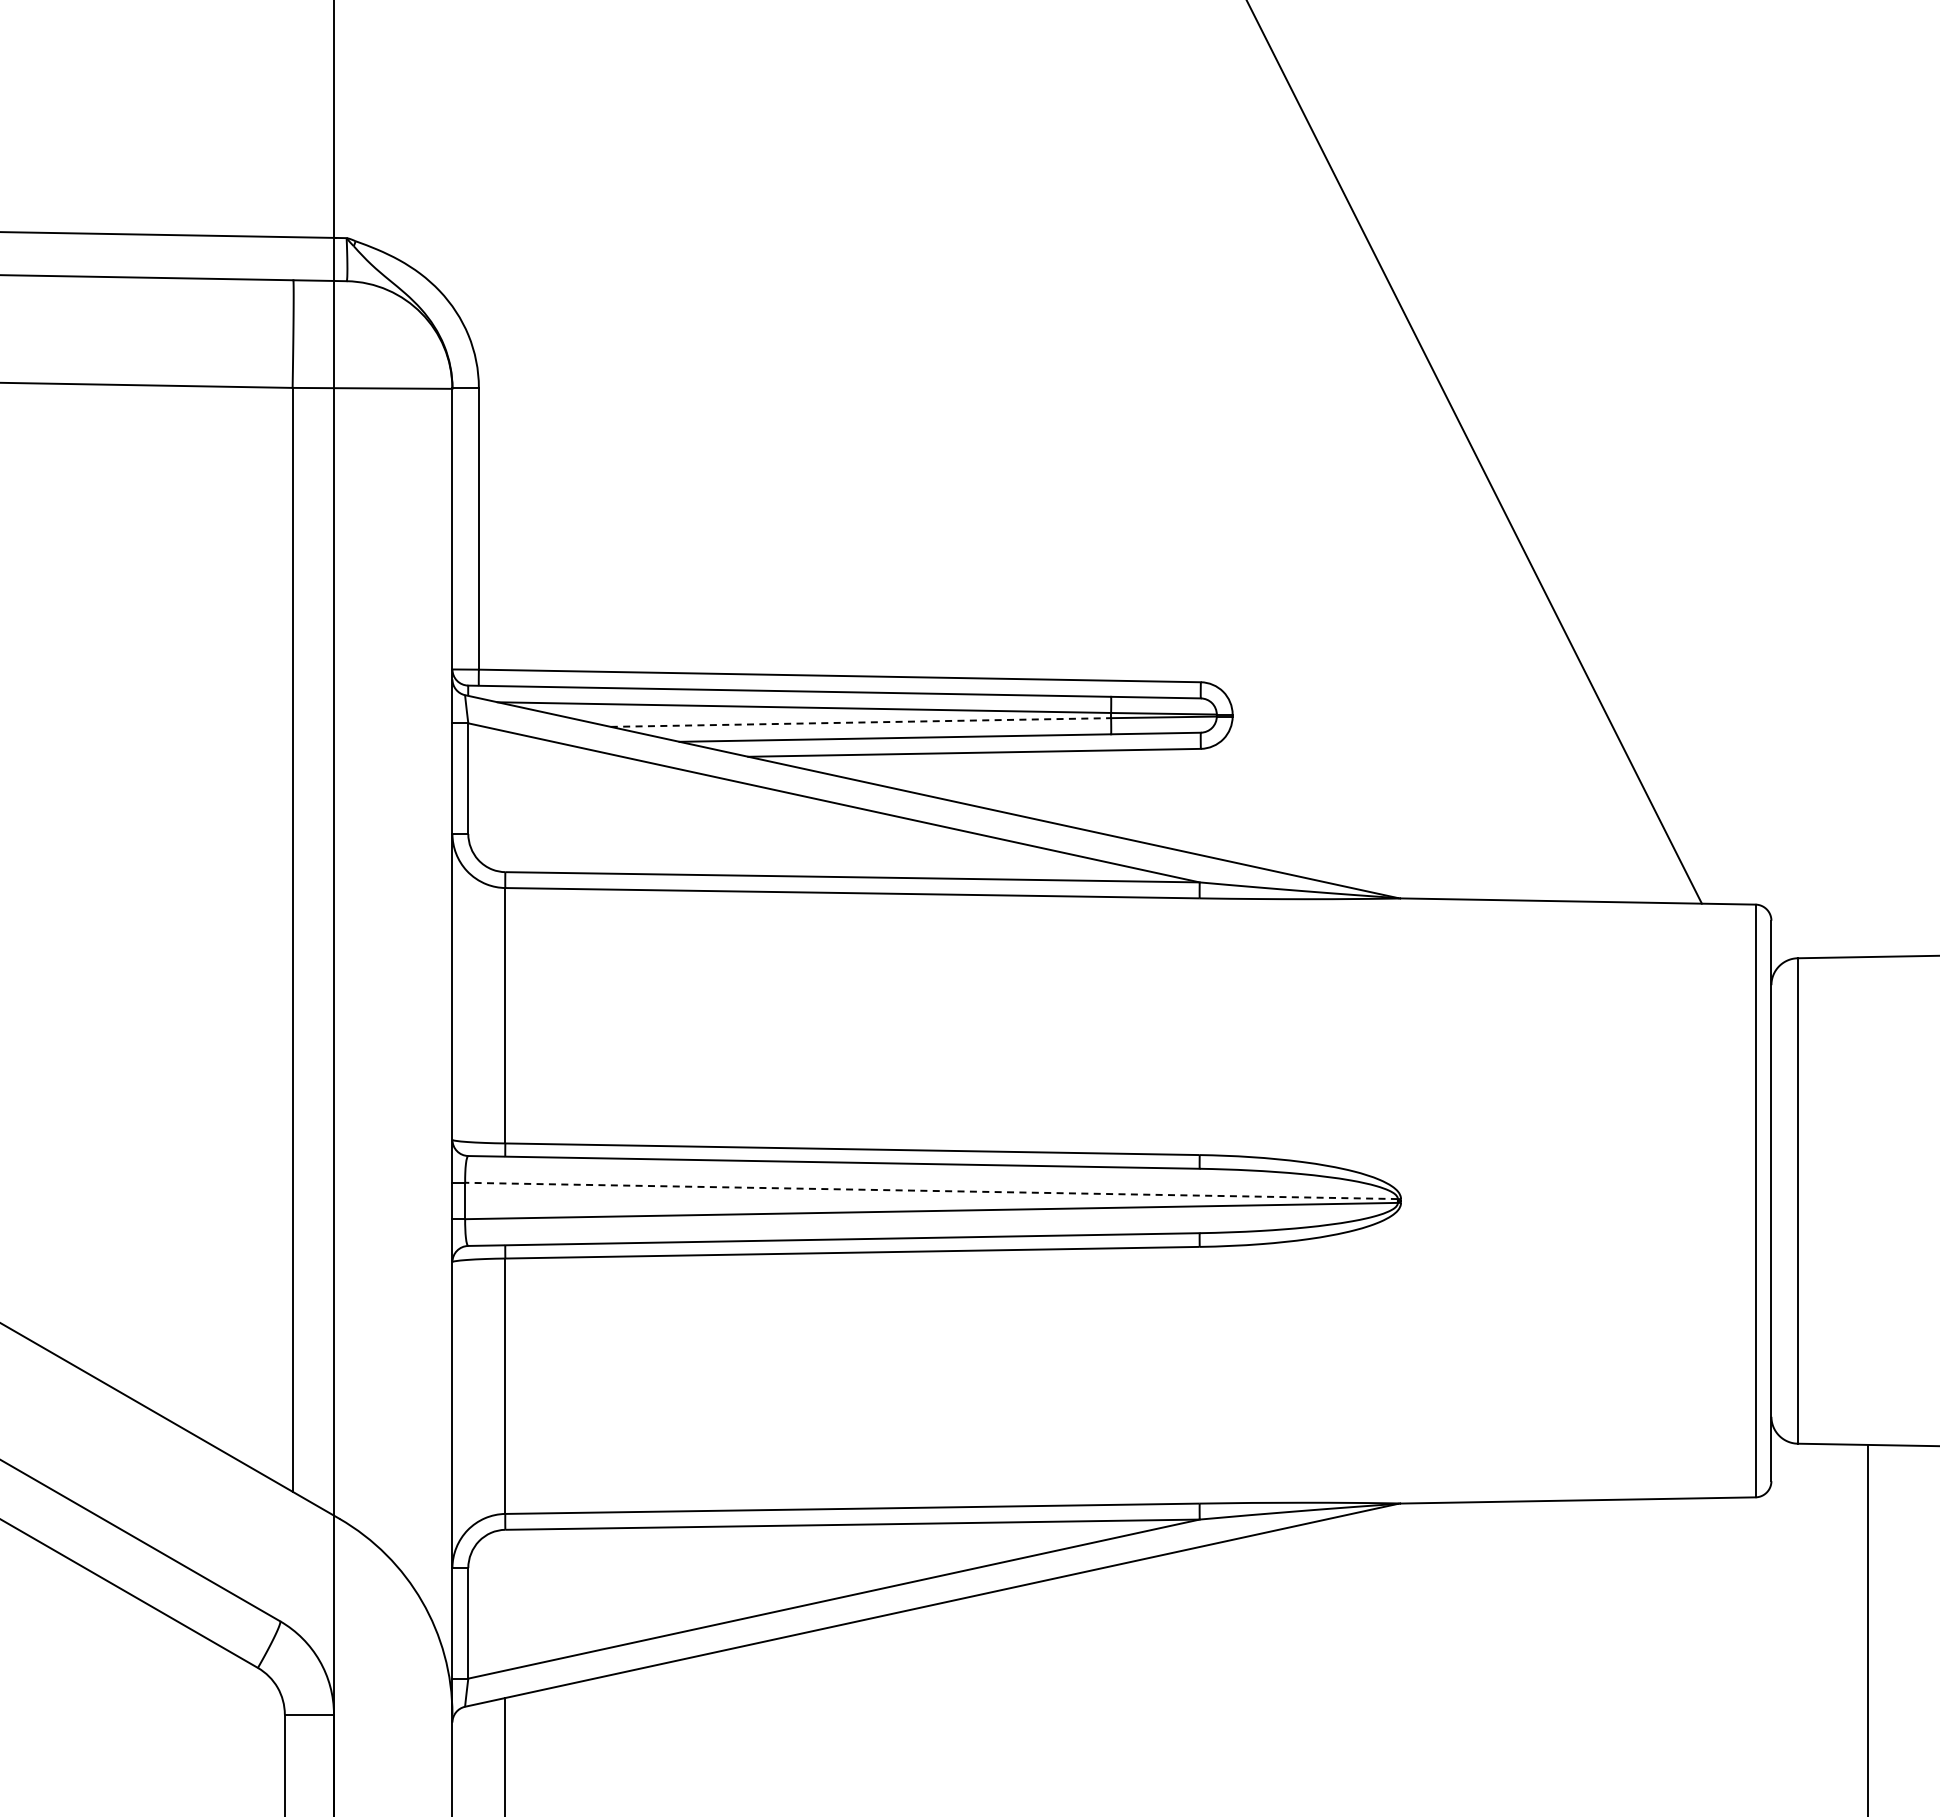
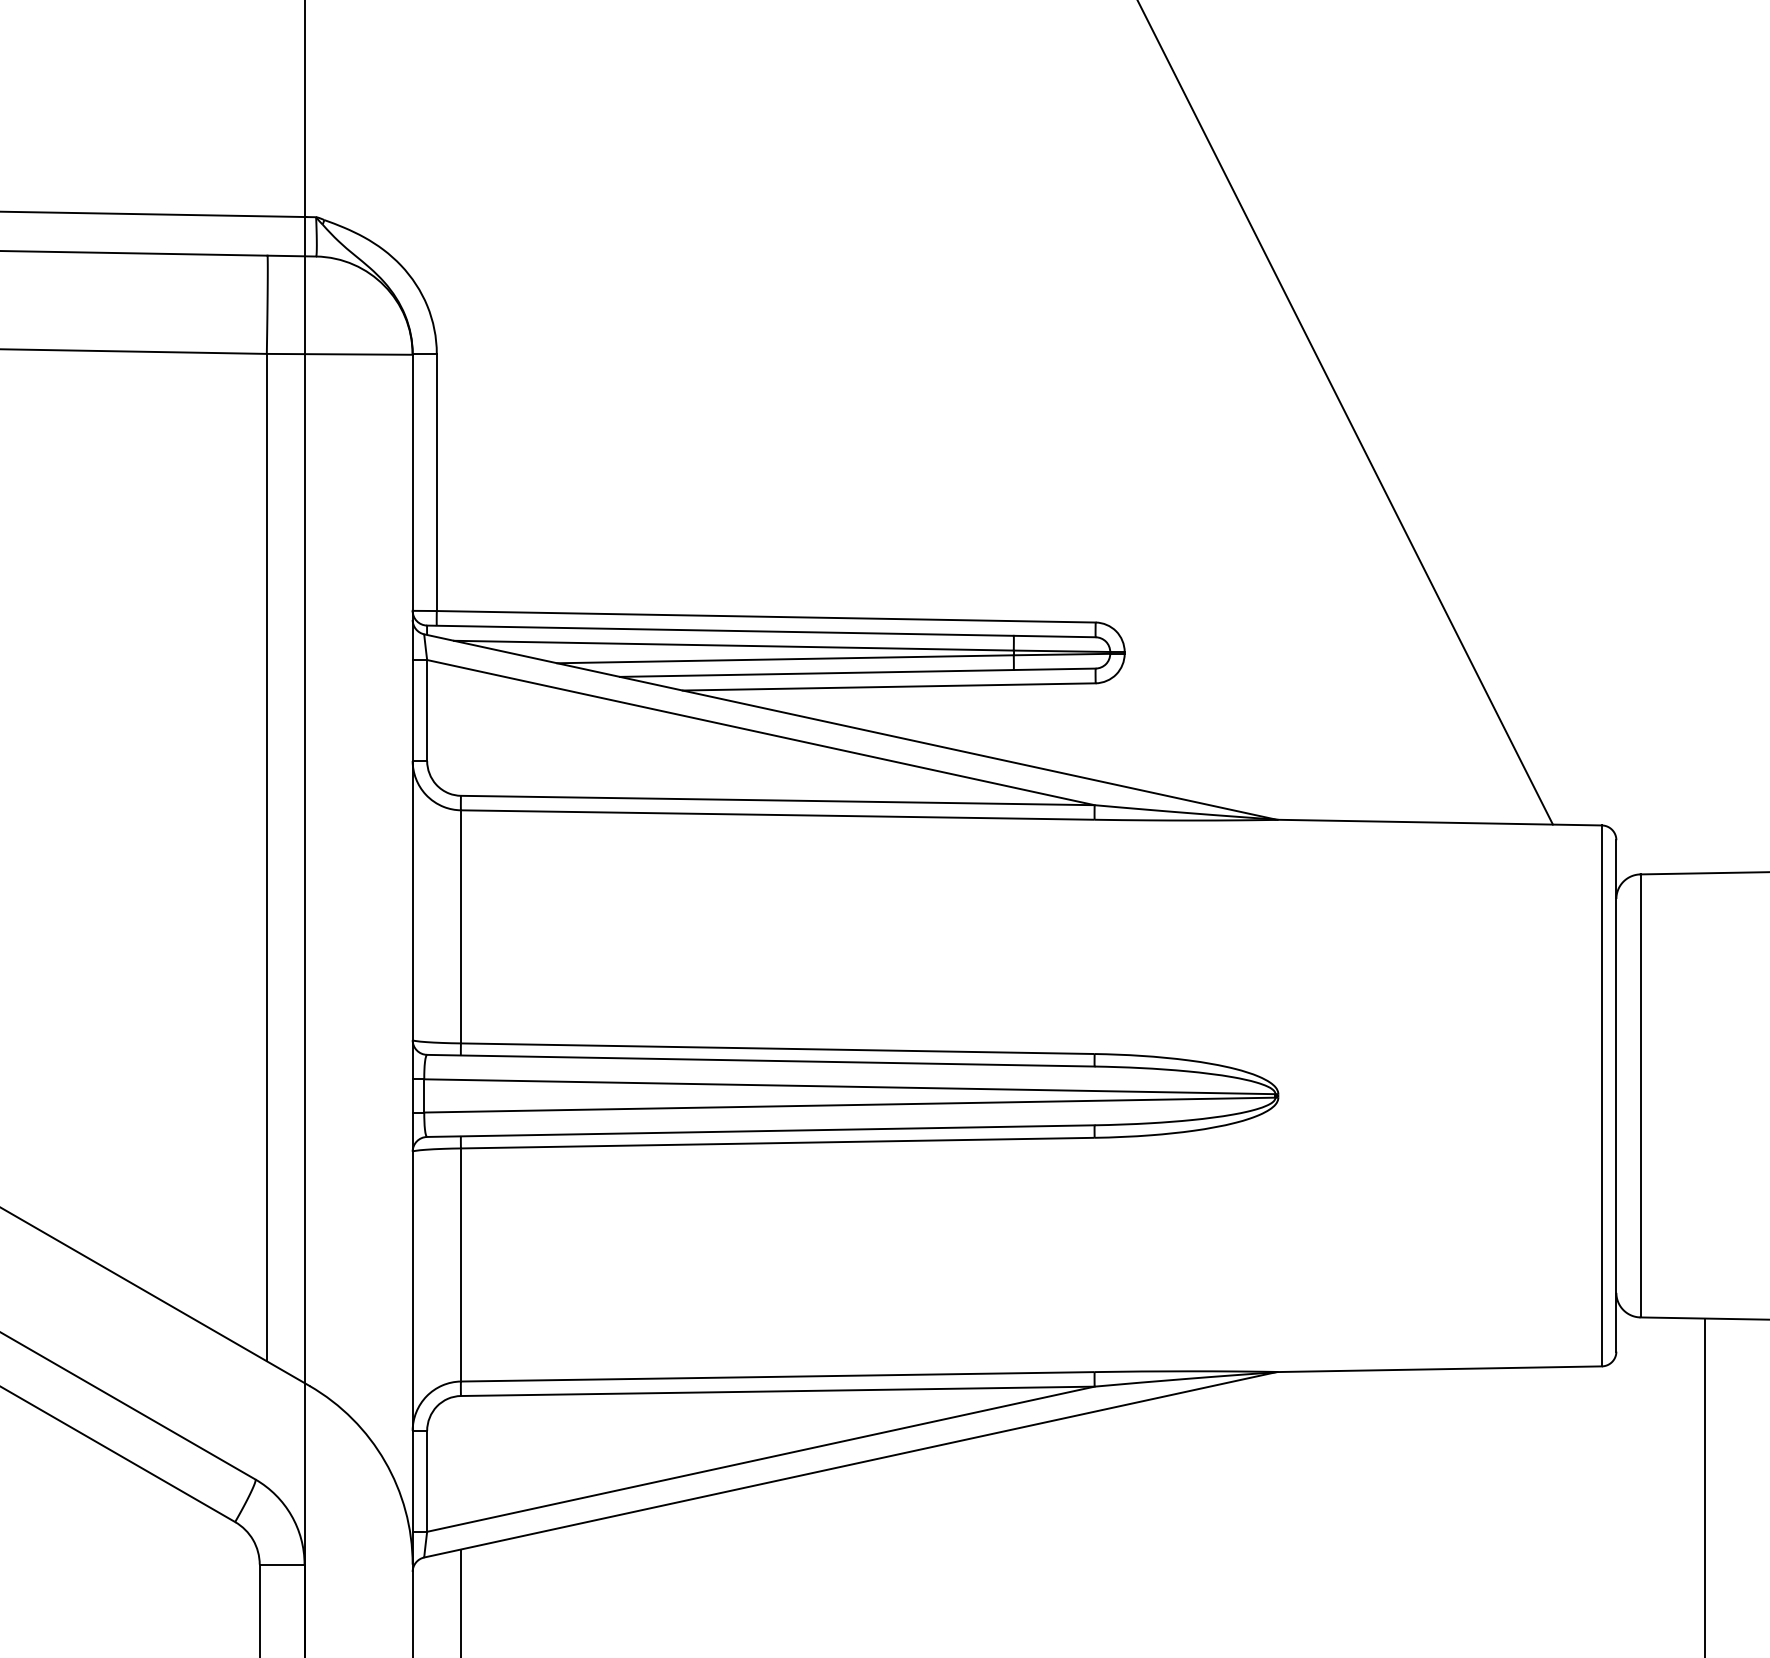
line: (861, 722) -> (785, 659), dashed -> solid
line: (931, 1190) -> (849, 1086), dashed -> solid

